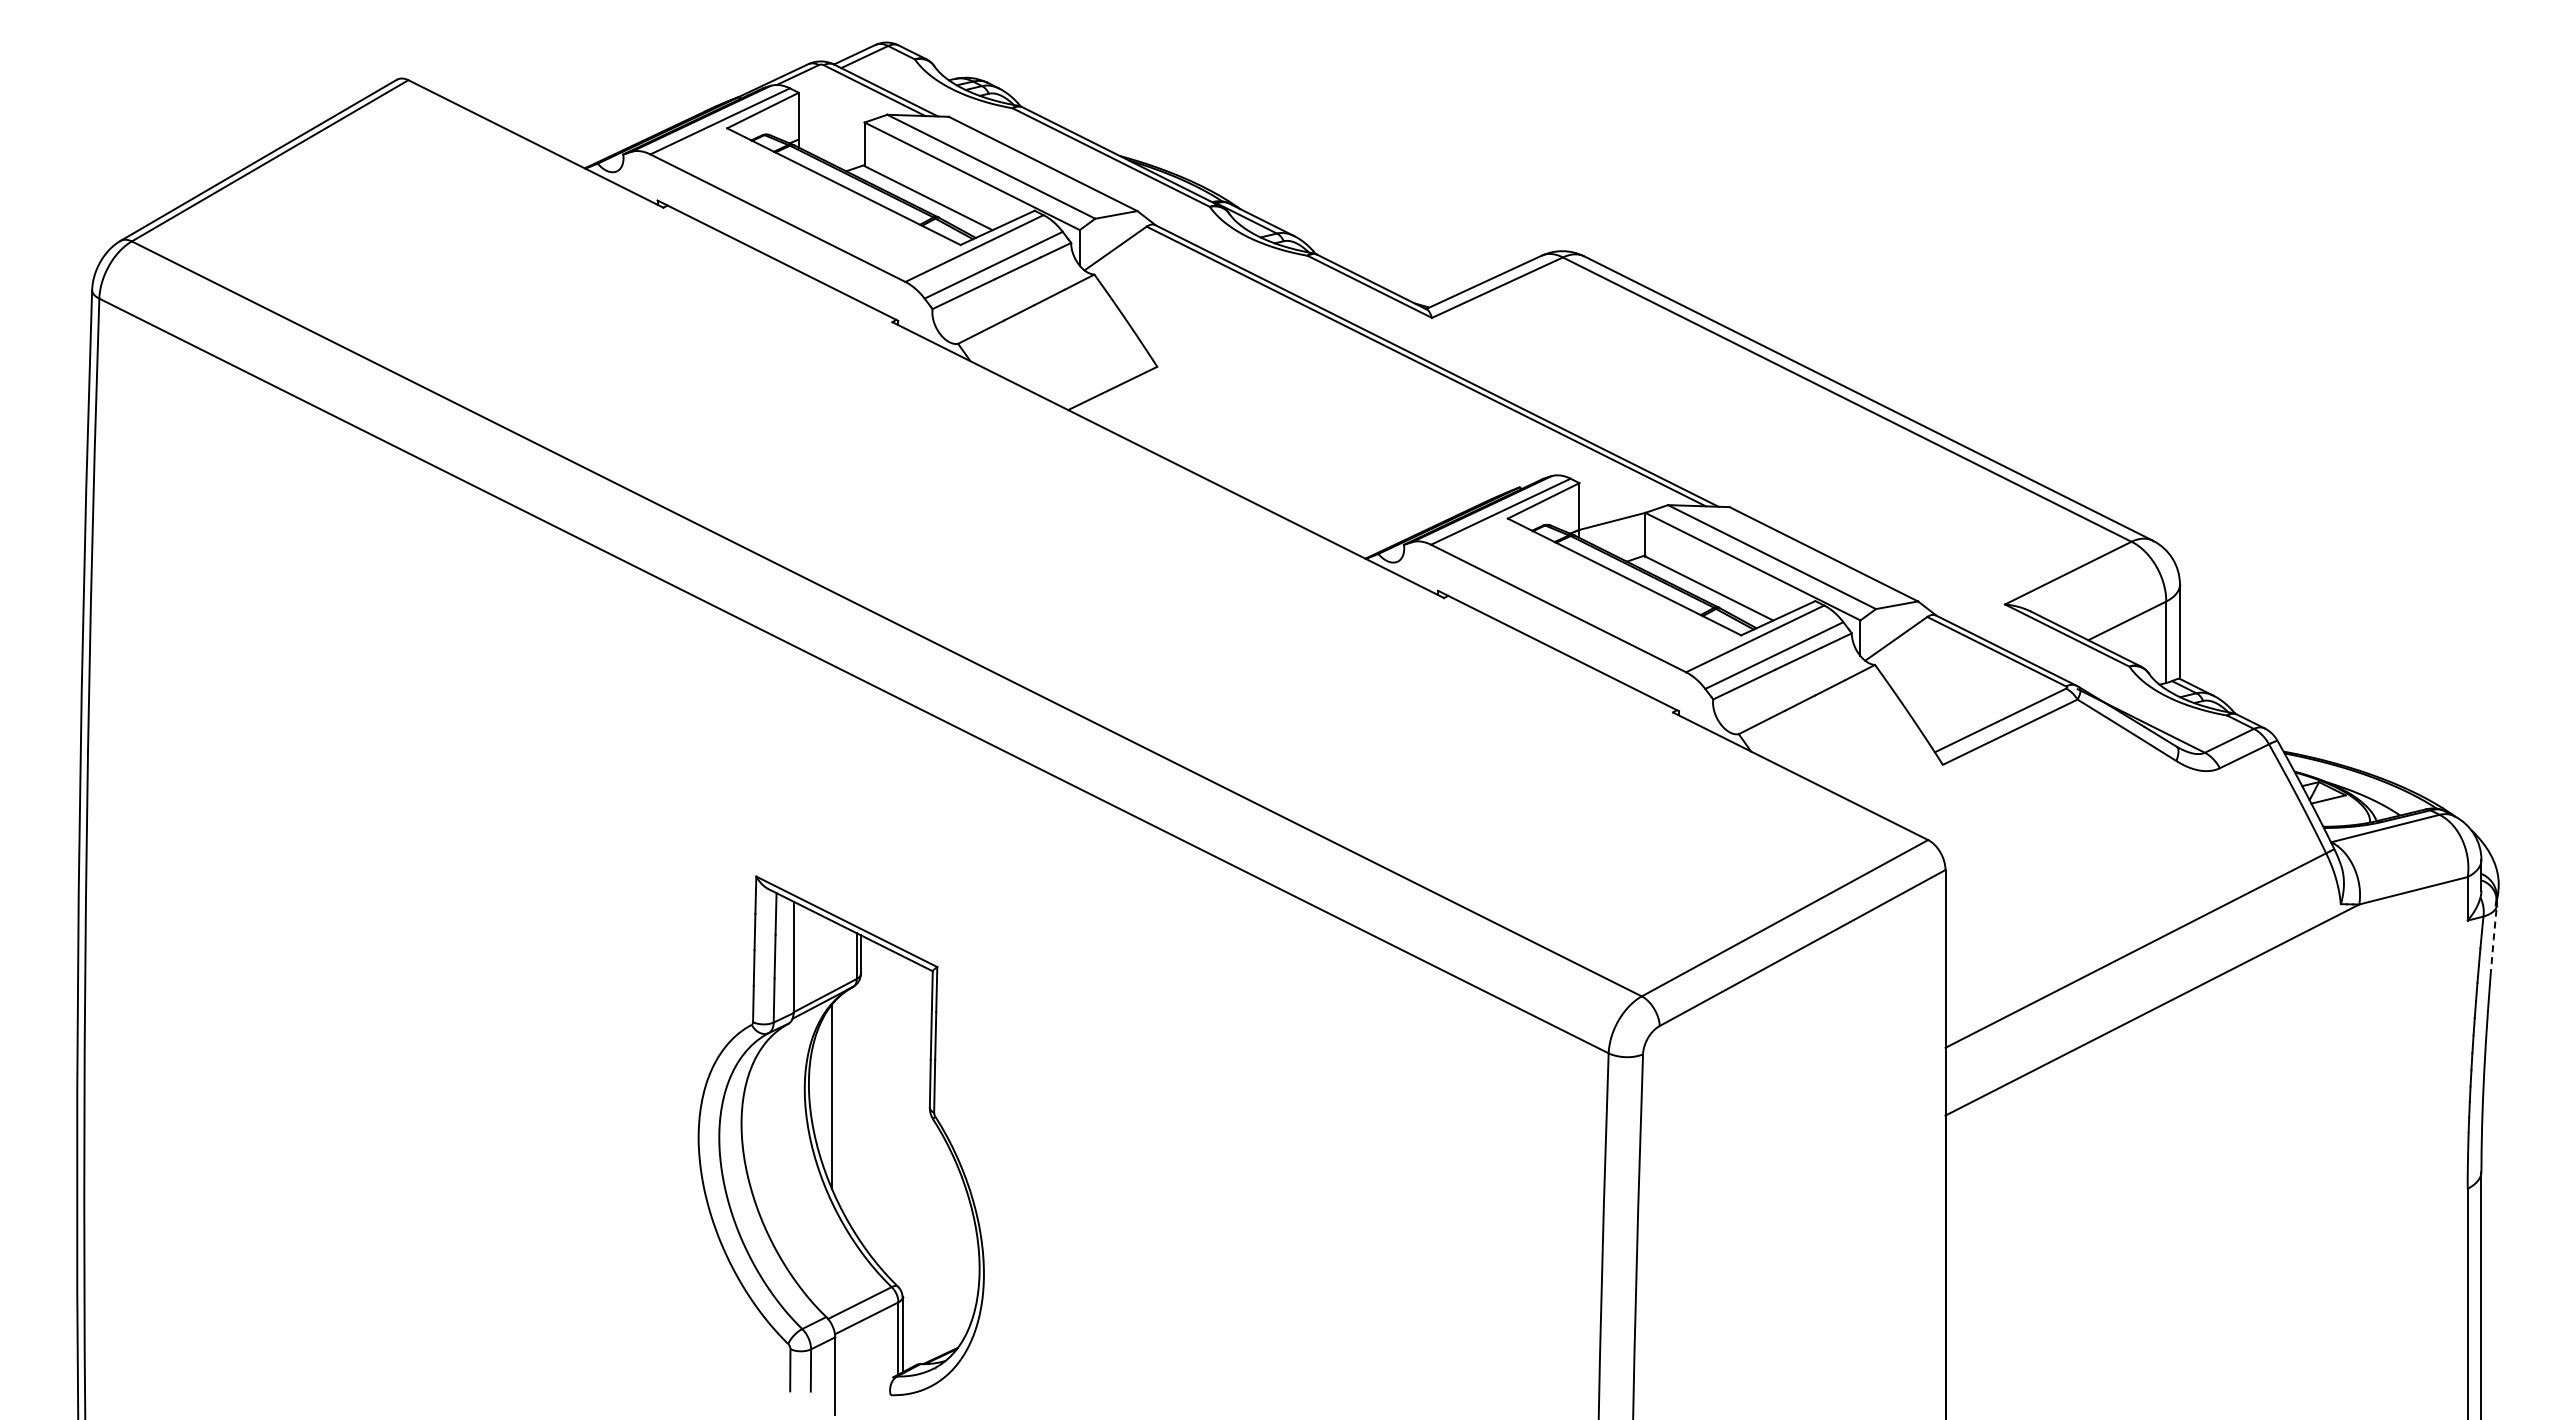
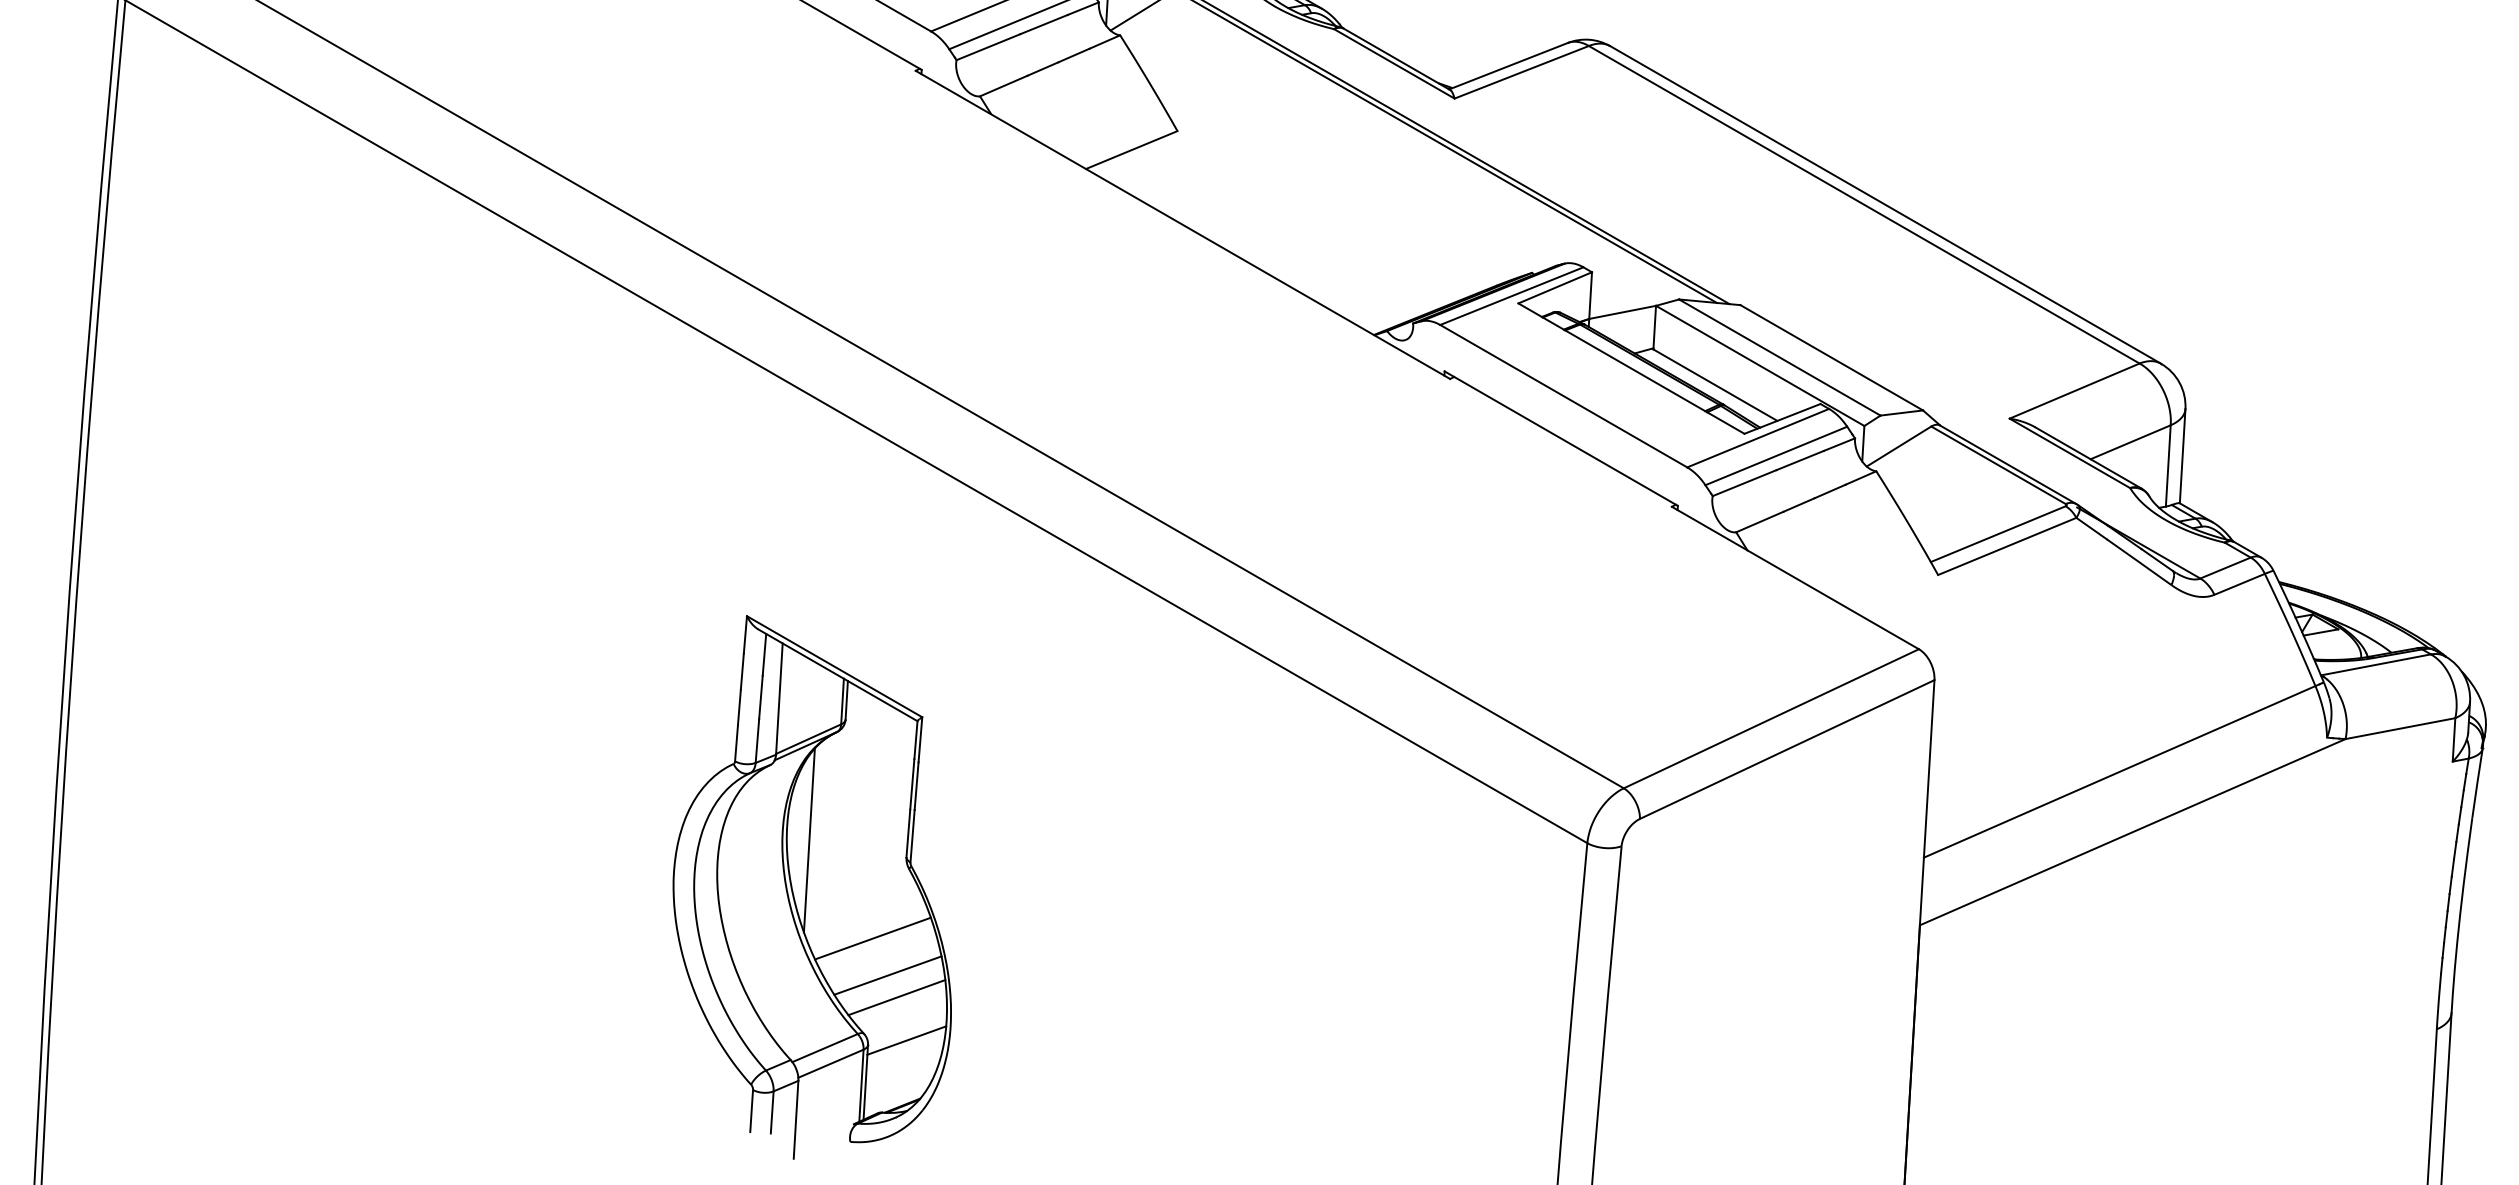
line: (2493, 939) -> (2477, 782), dashed -> solid
line: (900, 1190) -> (872, 938), added
line: (917, 1226) -> (887, 975), added
line: (928, 1248) -> (896, 997), added
line: (940, 1290) -> (906, 1040), added

